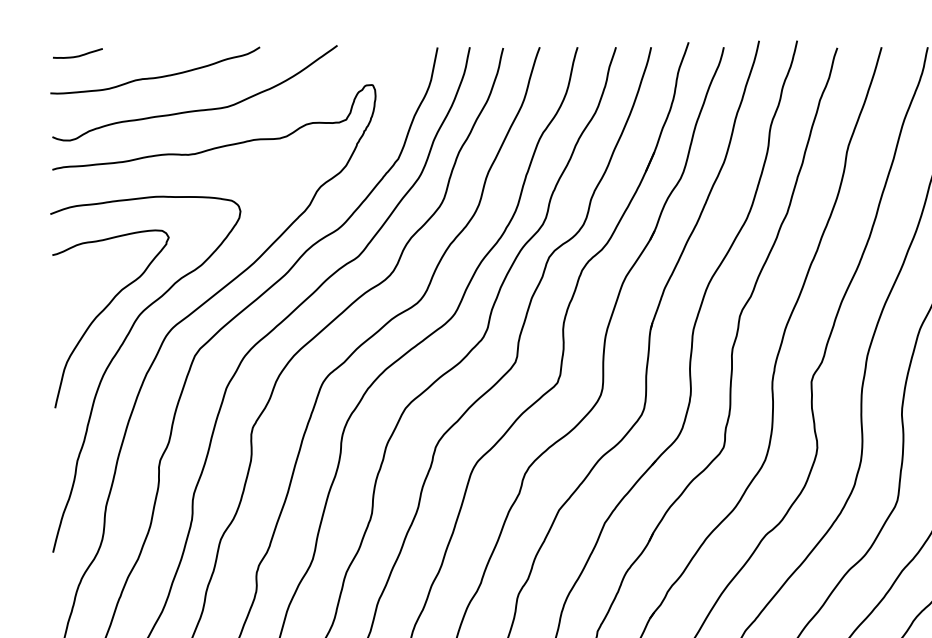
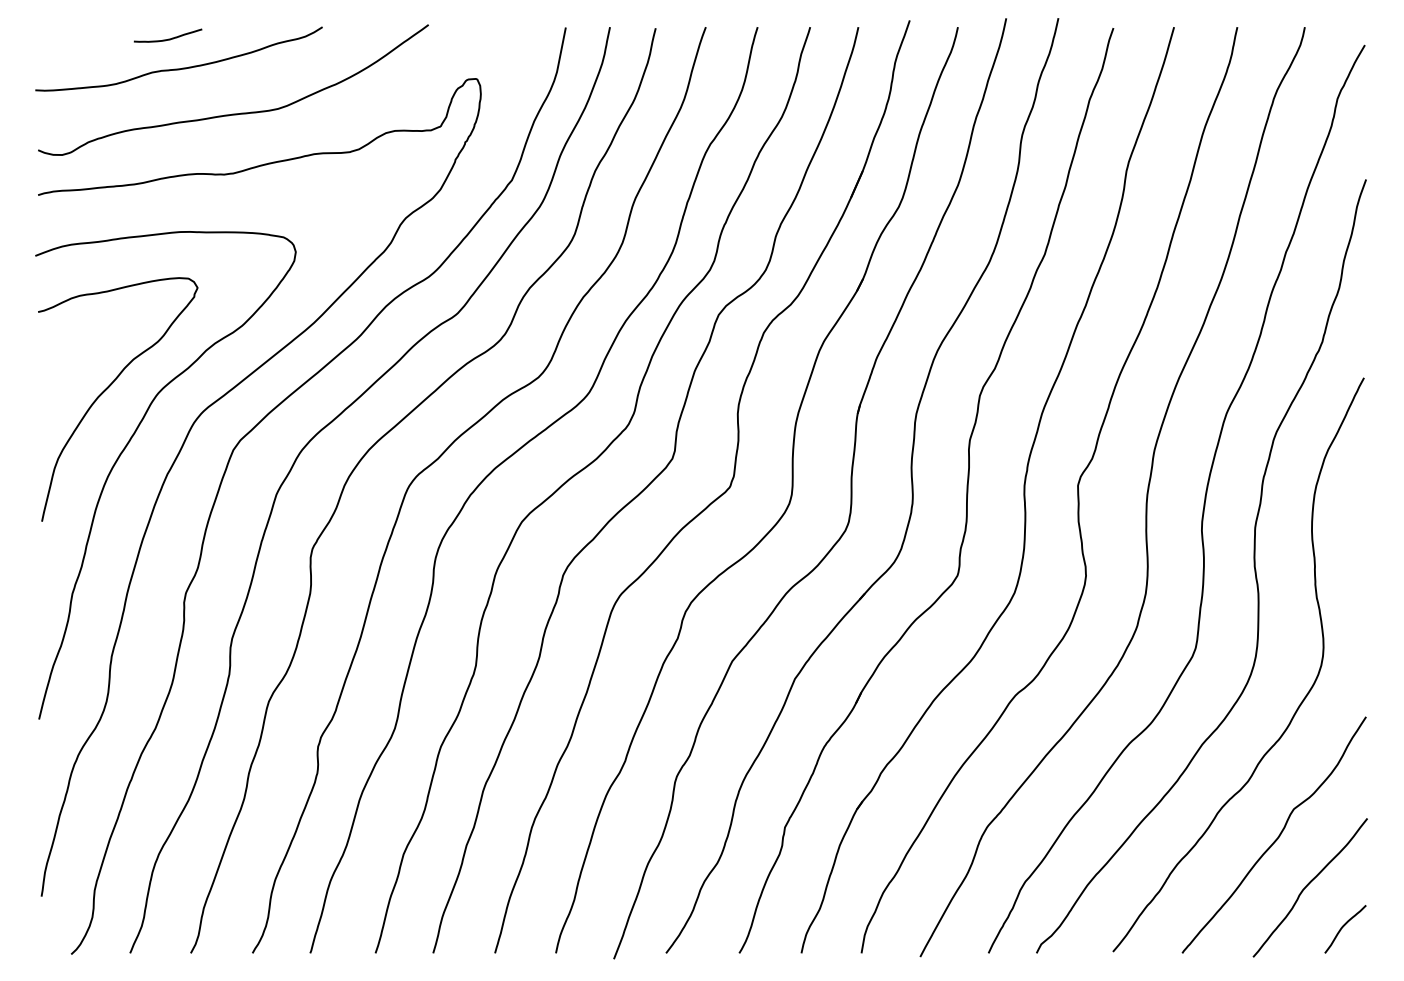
curve: (78, 55) -> (168, 38), moved

